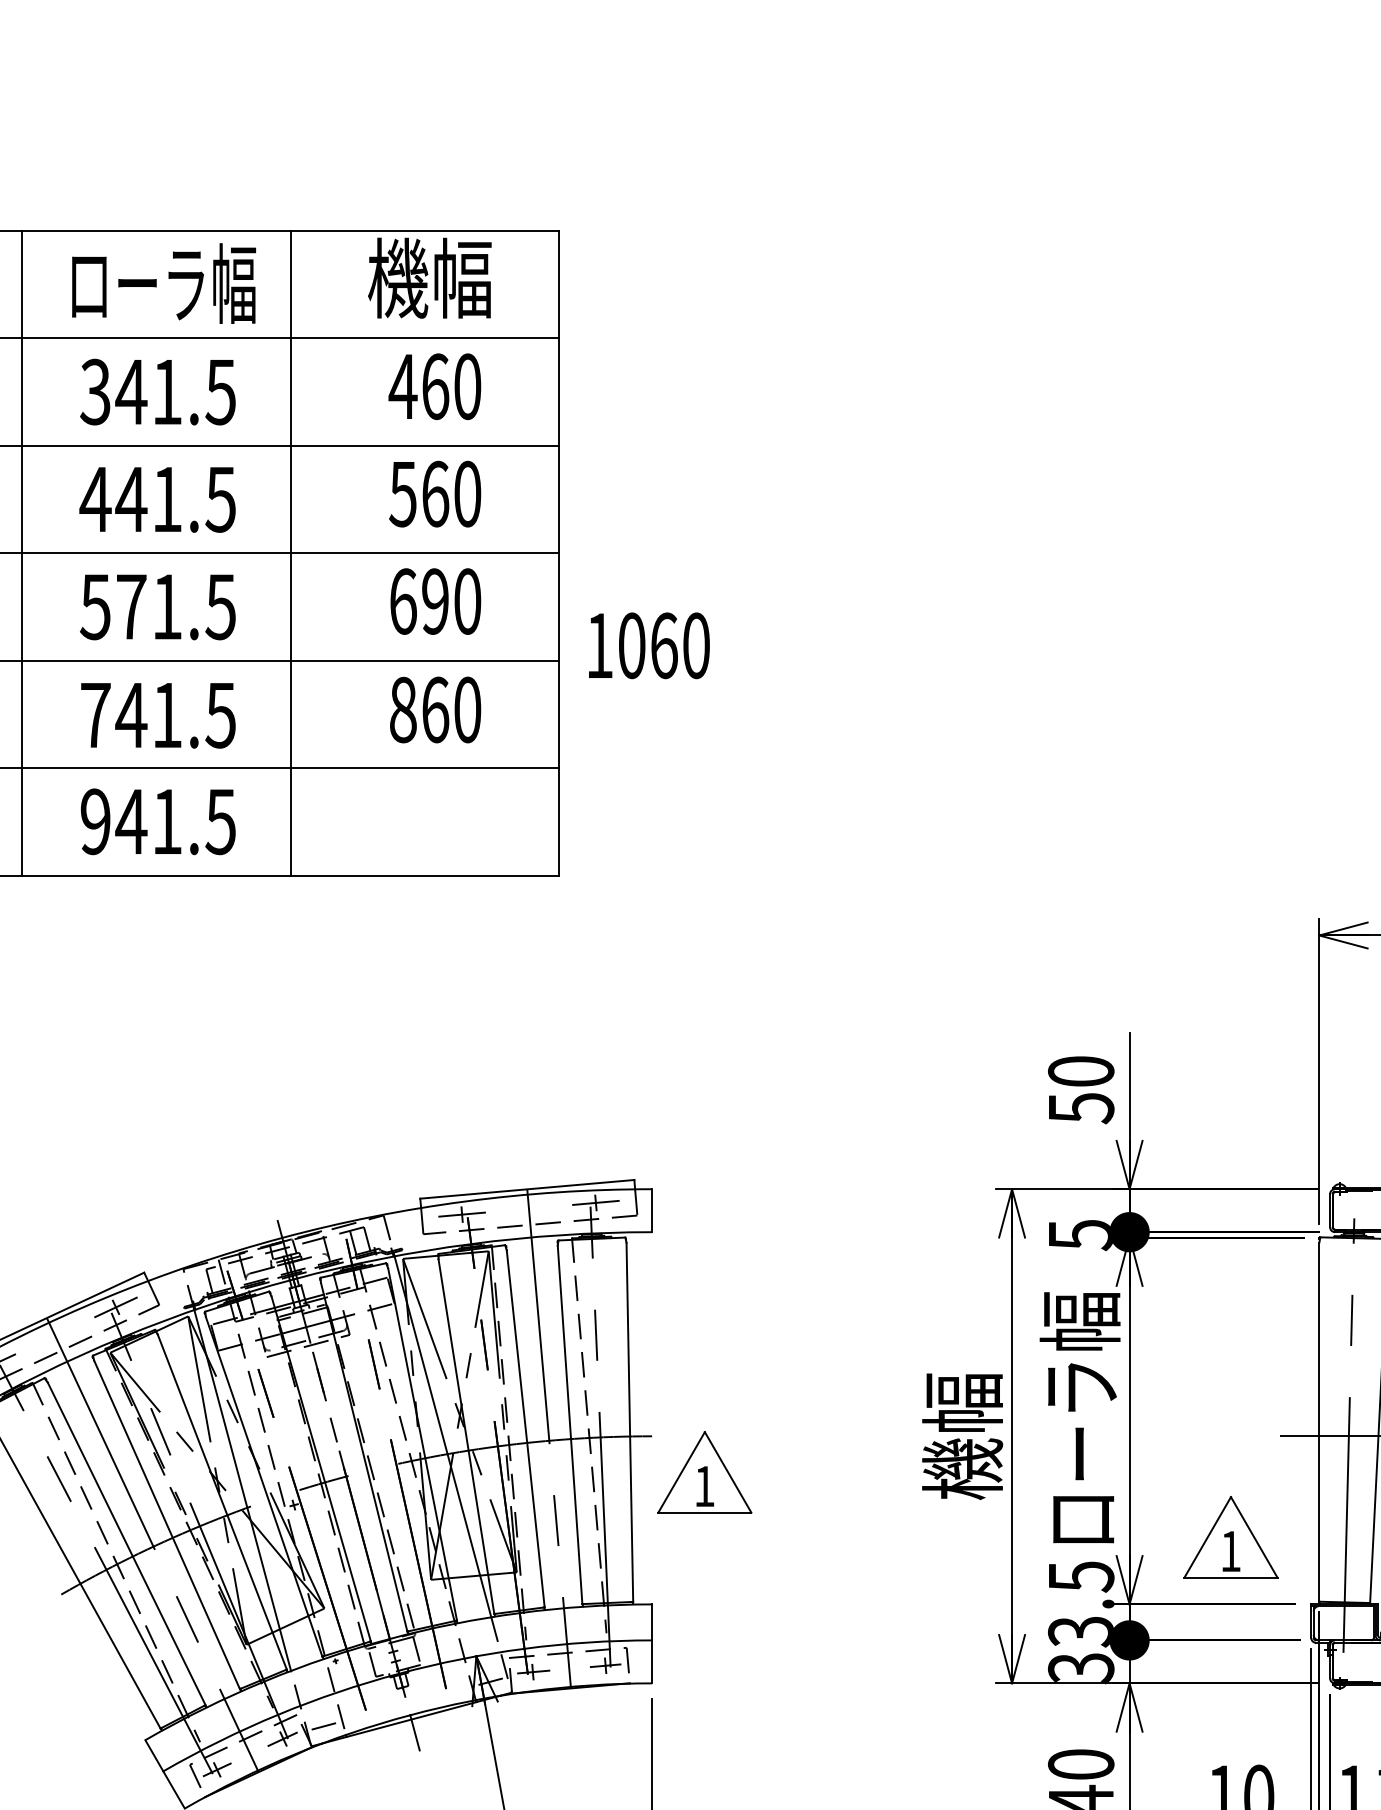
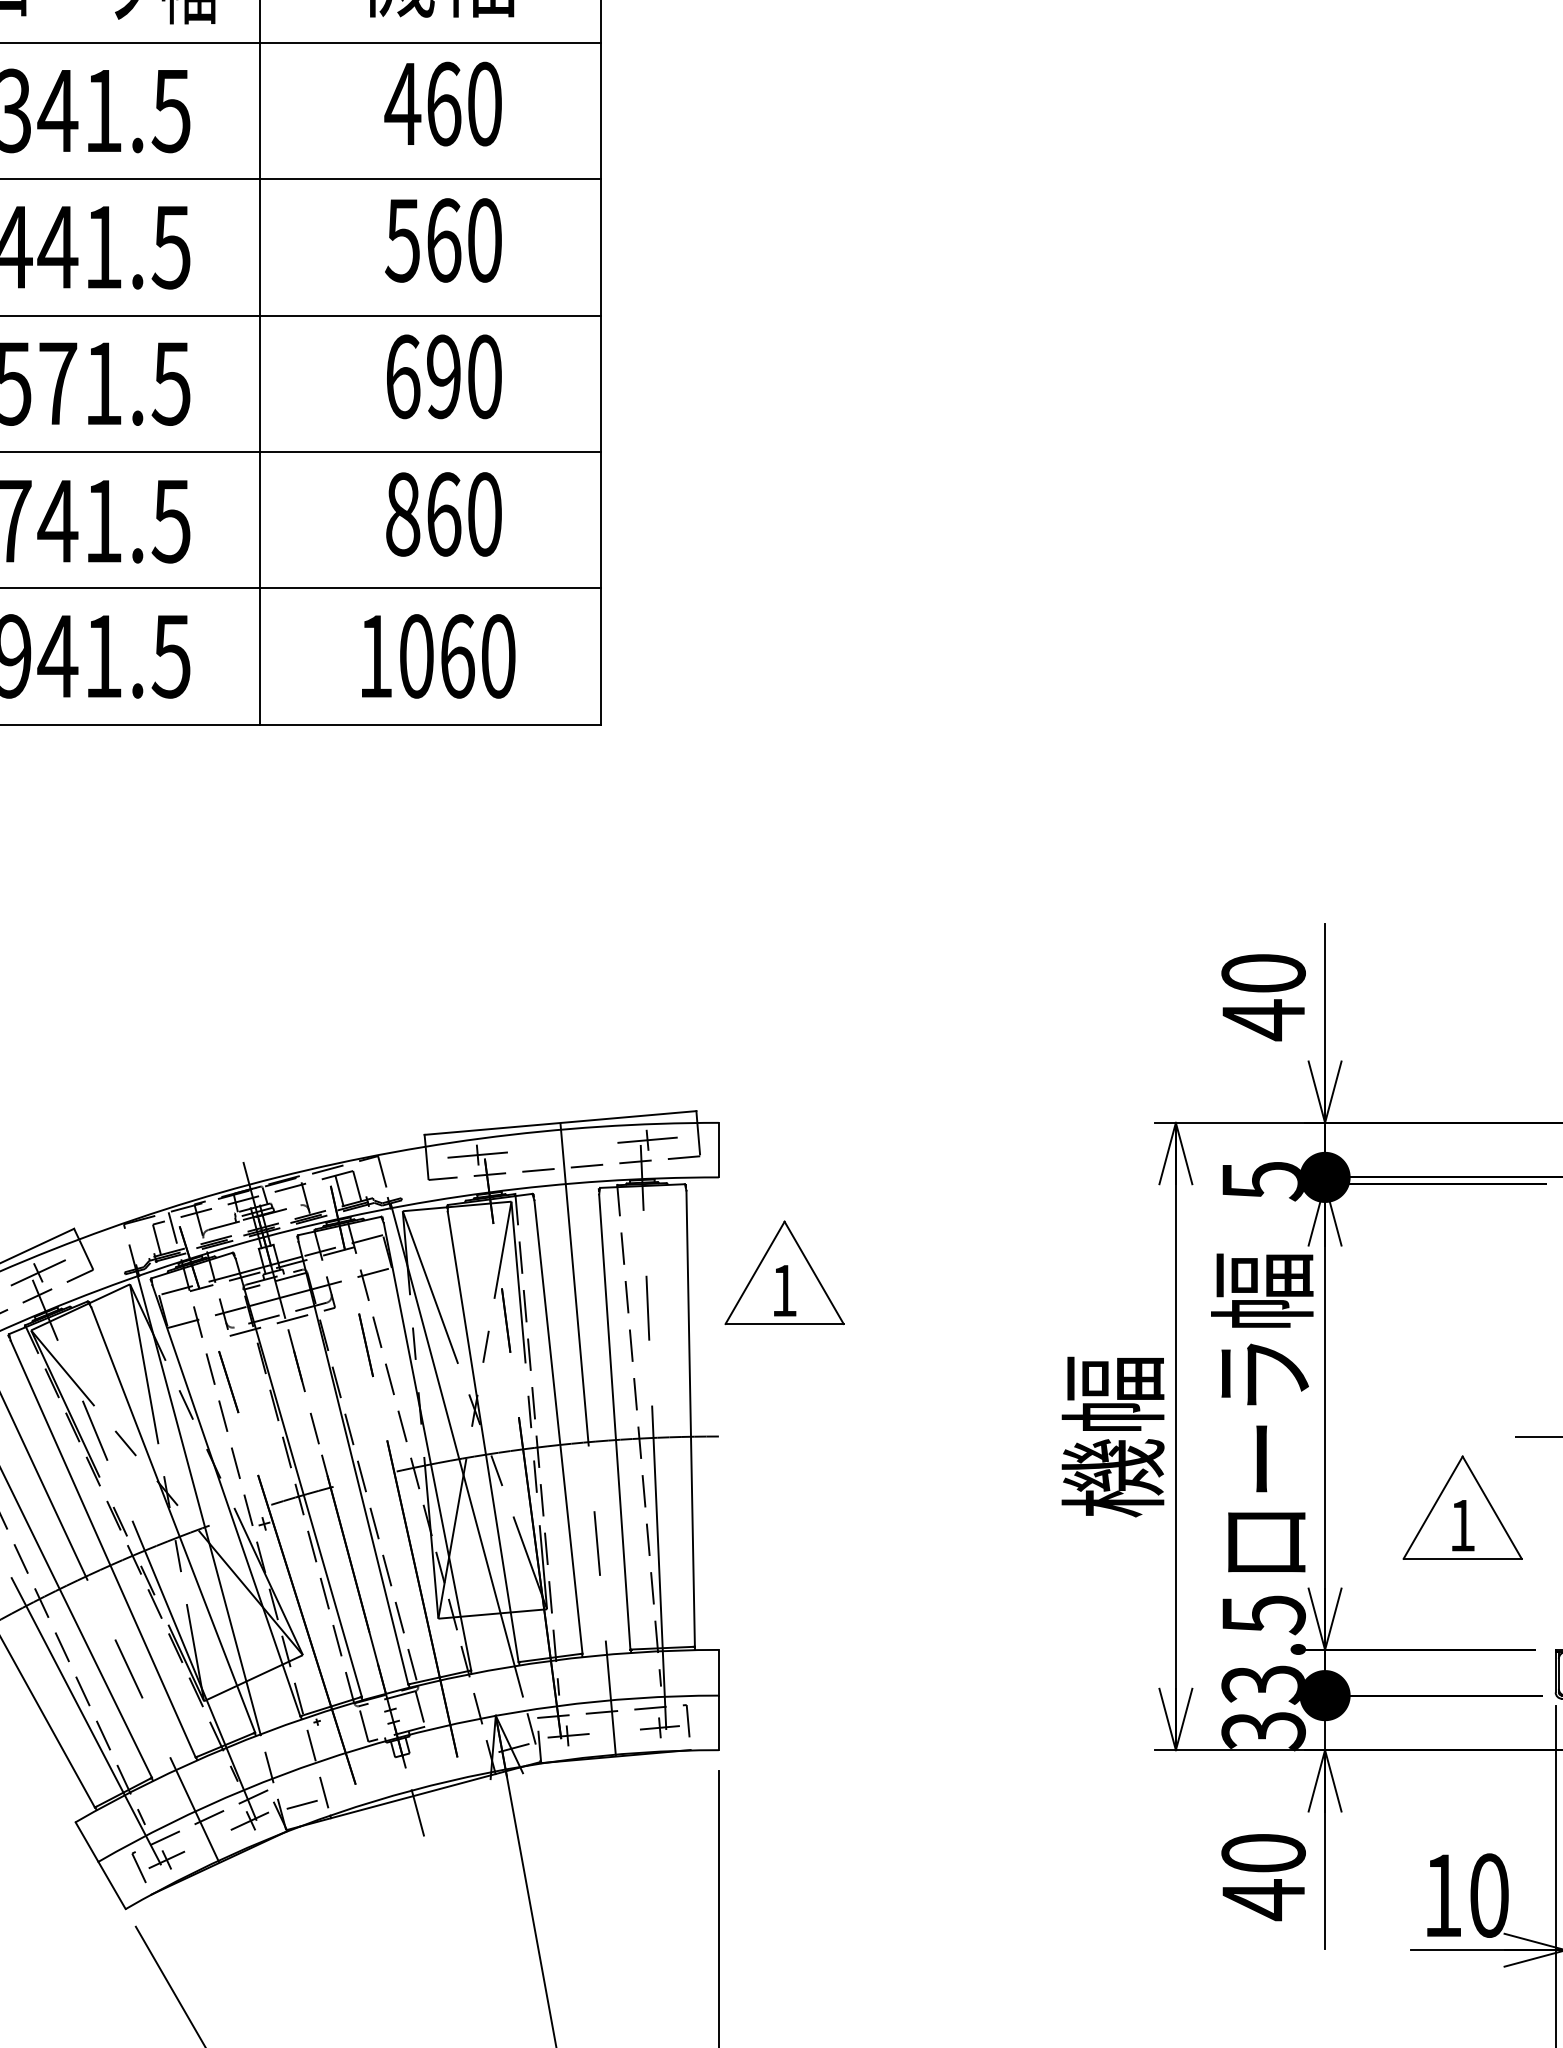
text: (649, 645) -> (438, 656), moved
text: (1081, 1107) -> (1264, 1019), 50 -> 40
part: (704, 1472) -> (784, 1272), moved
part: (1230, 1537) -> (1462, 1507), moved

